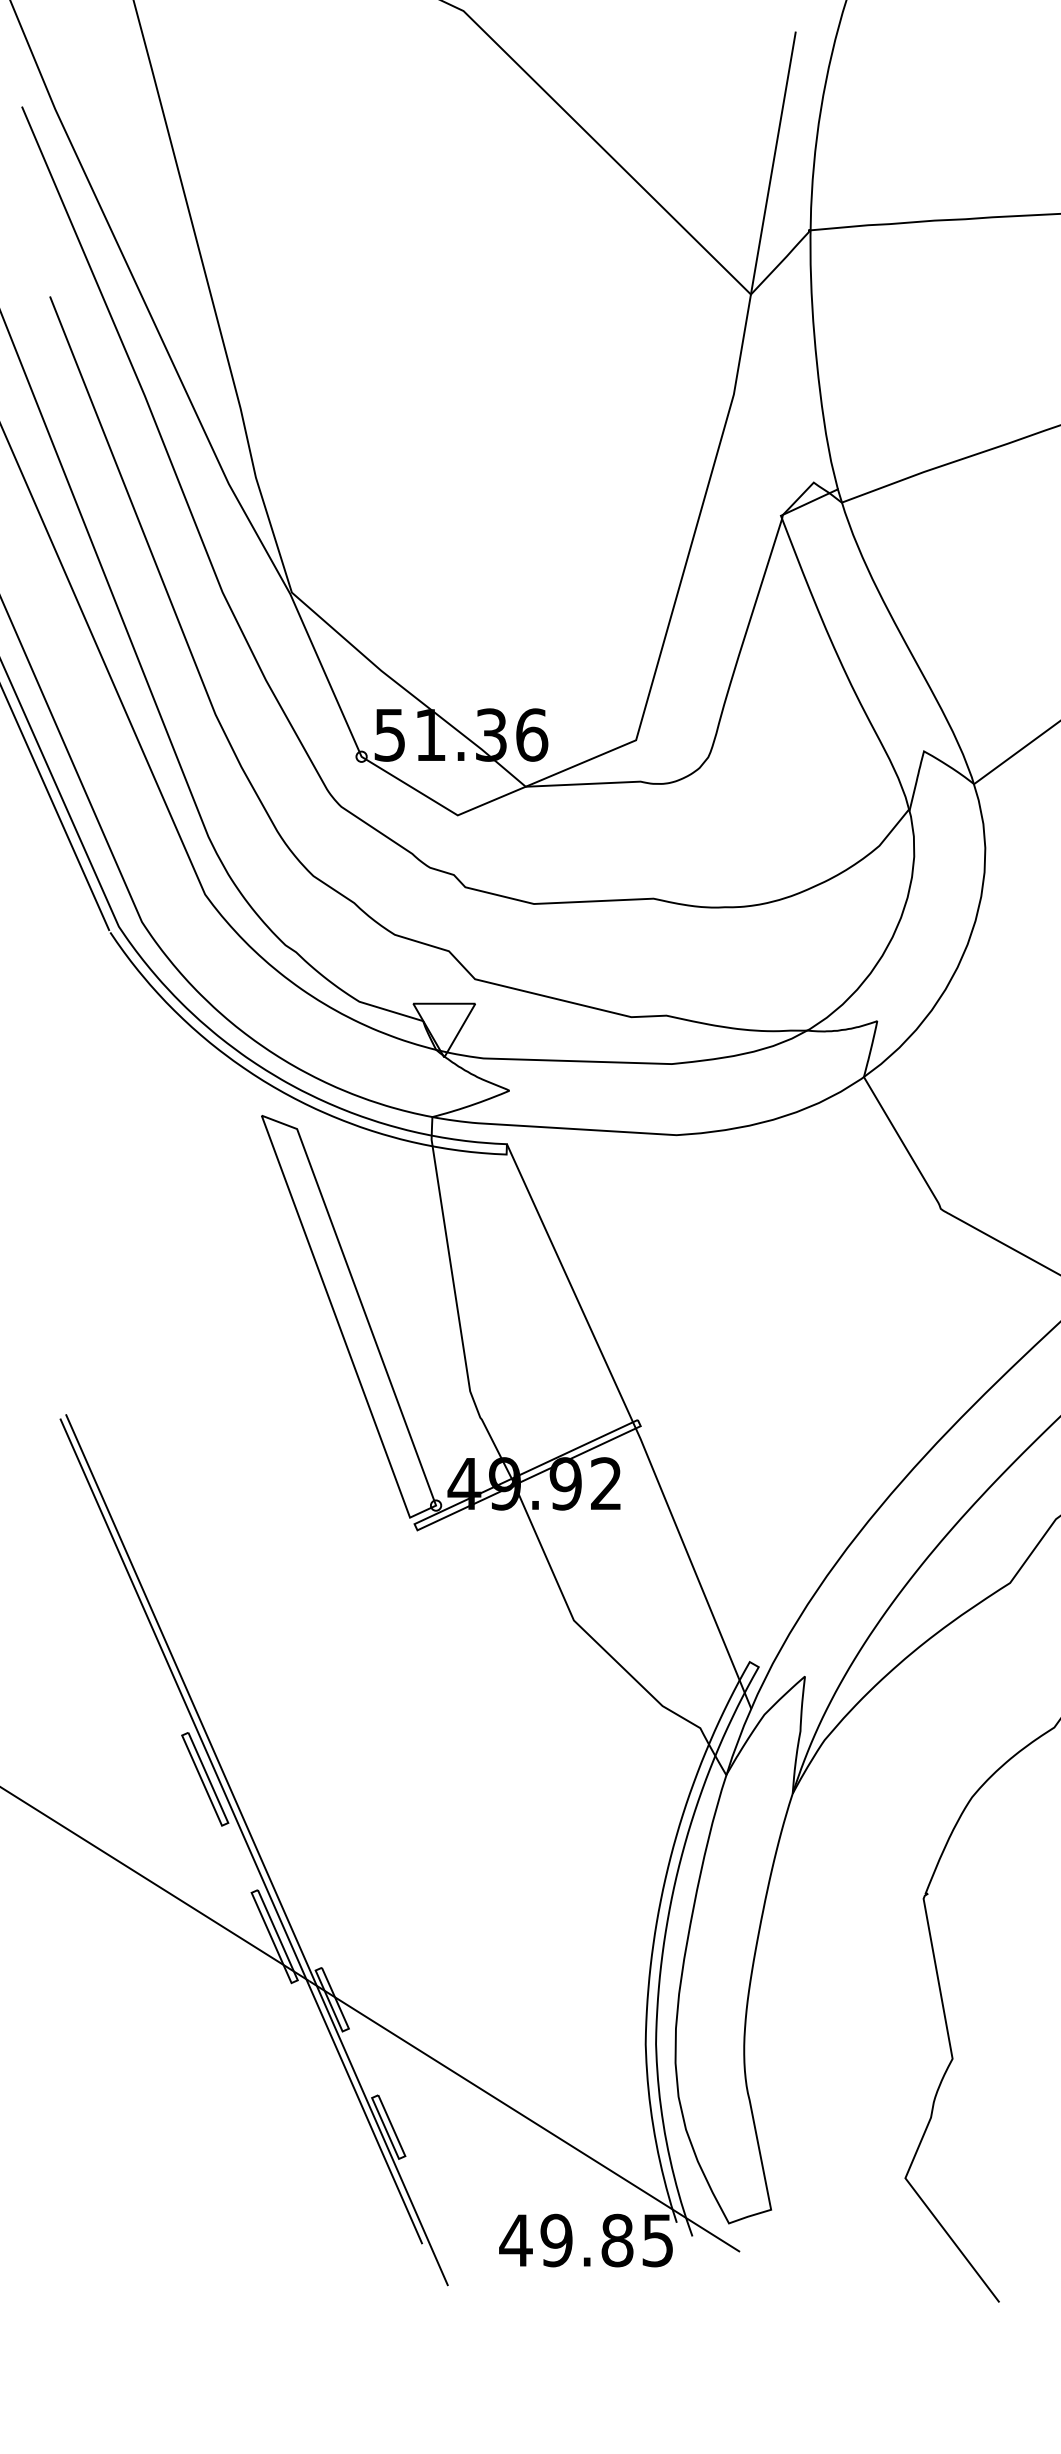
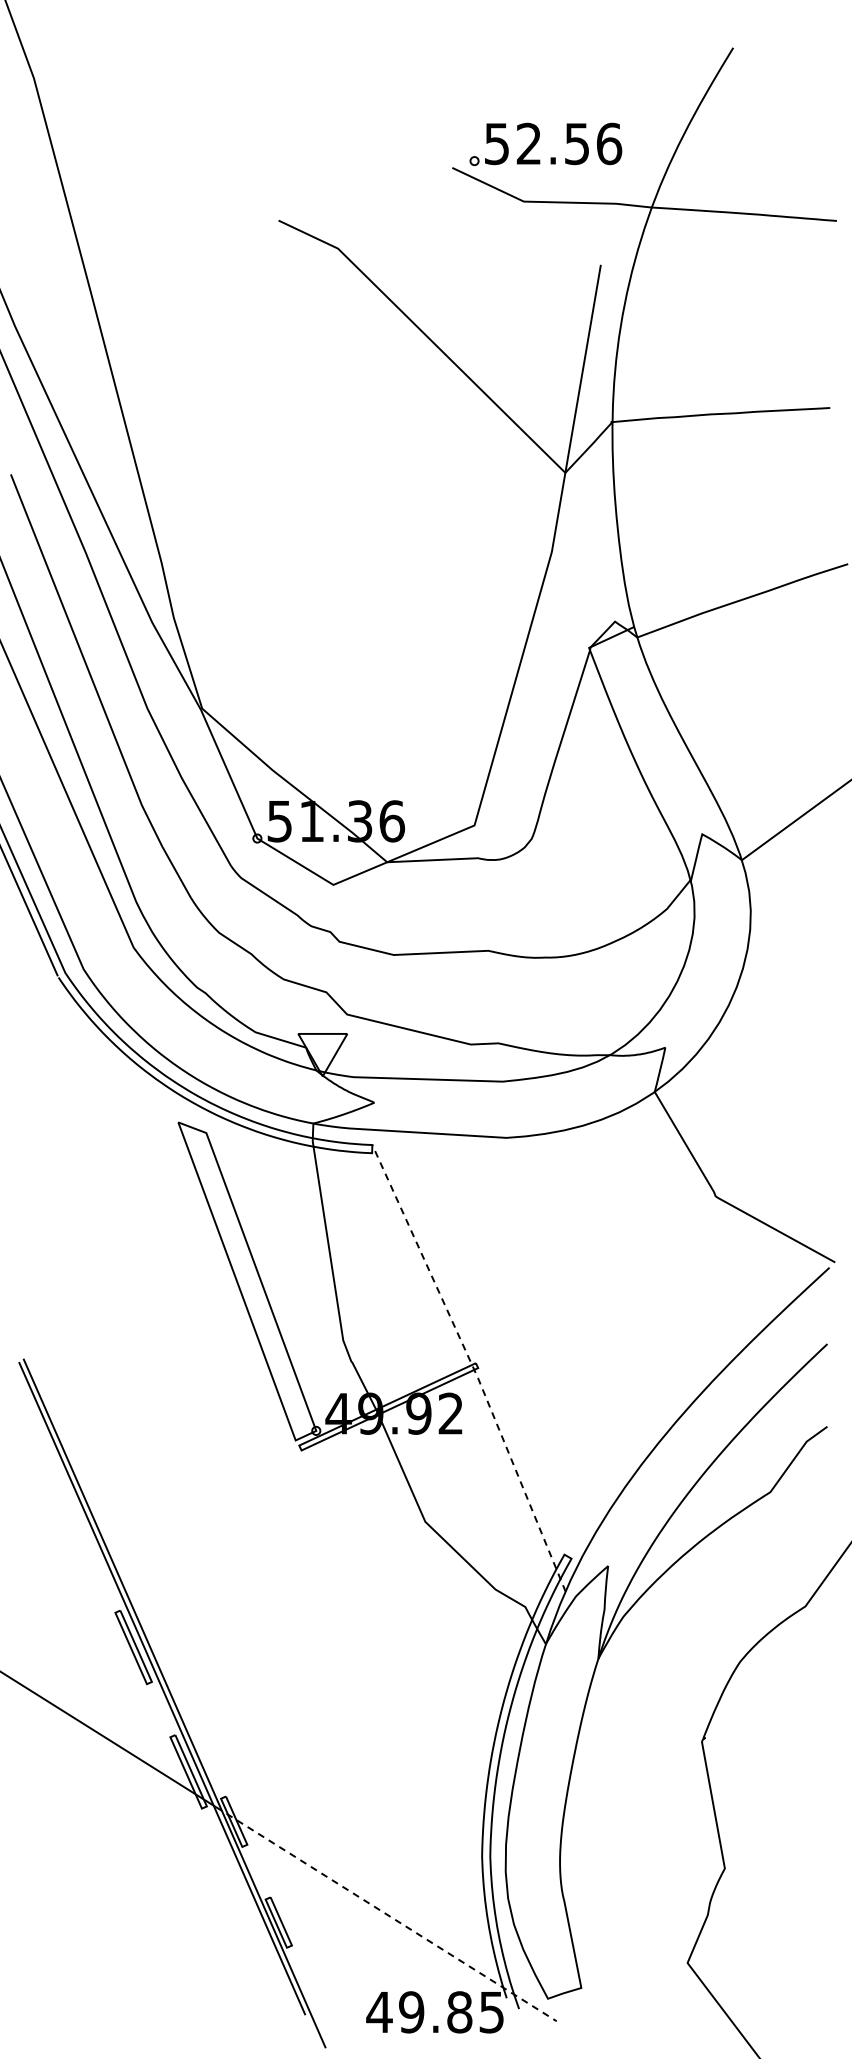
line: (633, 1424) -> (472, 1366), solid -> dashed
line: (524, 2116) -> (386, 1914), solid -> dashed

